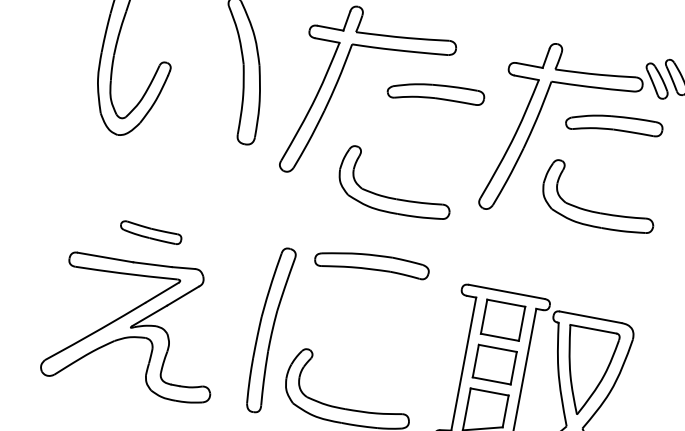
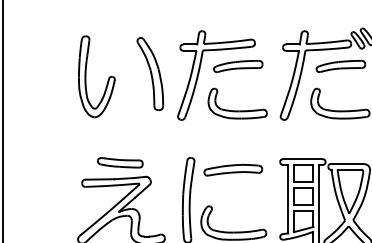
part: (436, 94) -> (238, 66), moved
part: (393, 196) -> (237, 110), moved
part: (151, 232) -> (120, 162), size x1.43
part: (372, 263) -> (233, 169), moved

